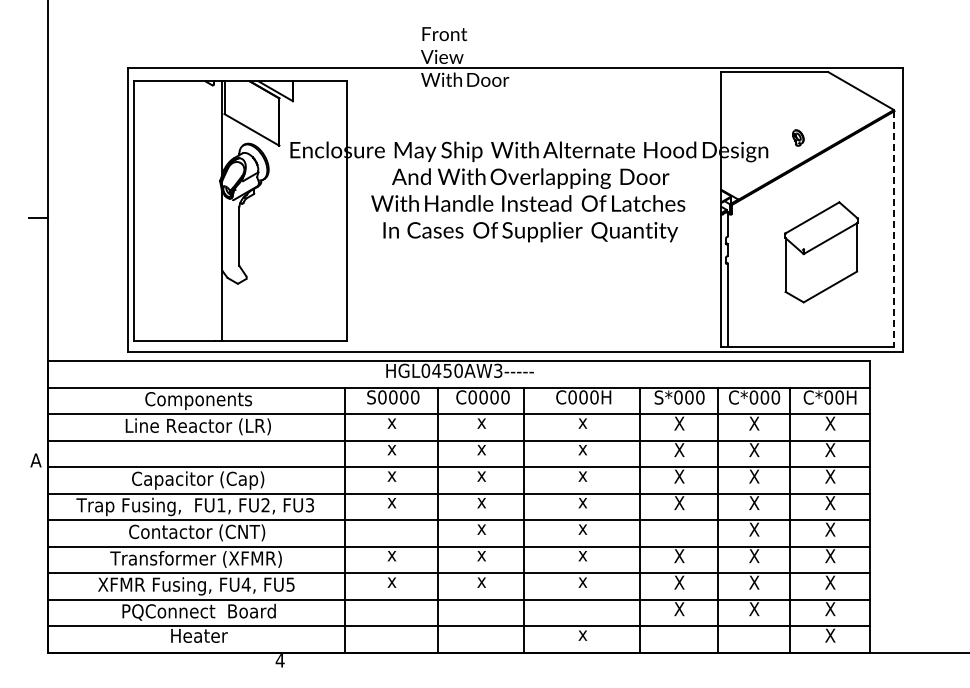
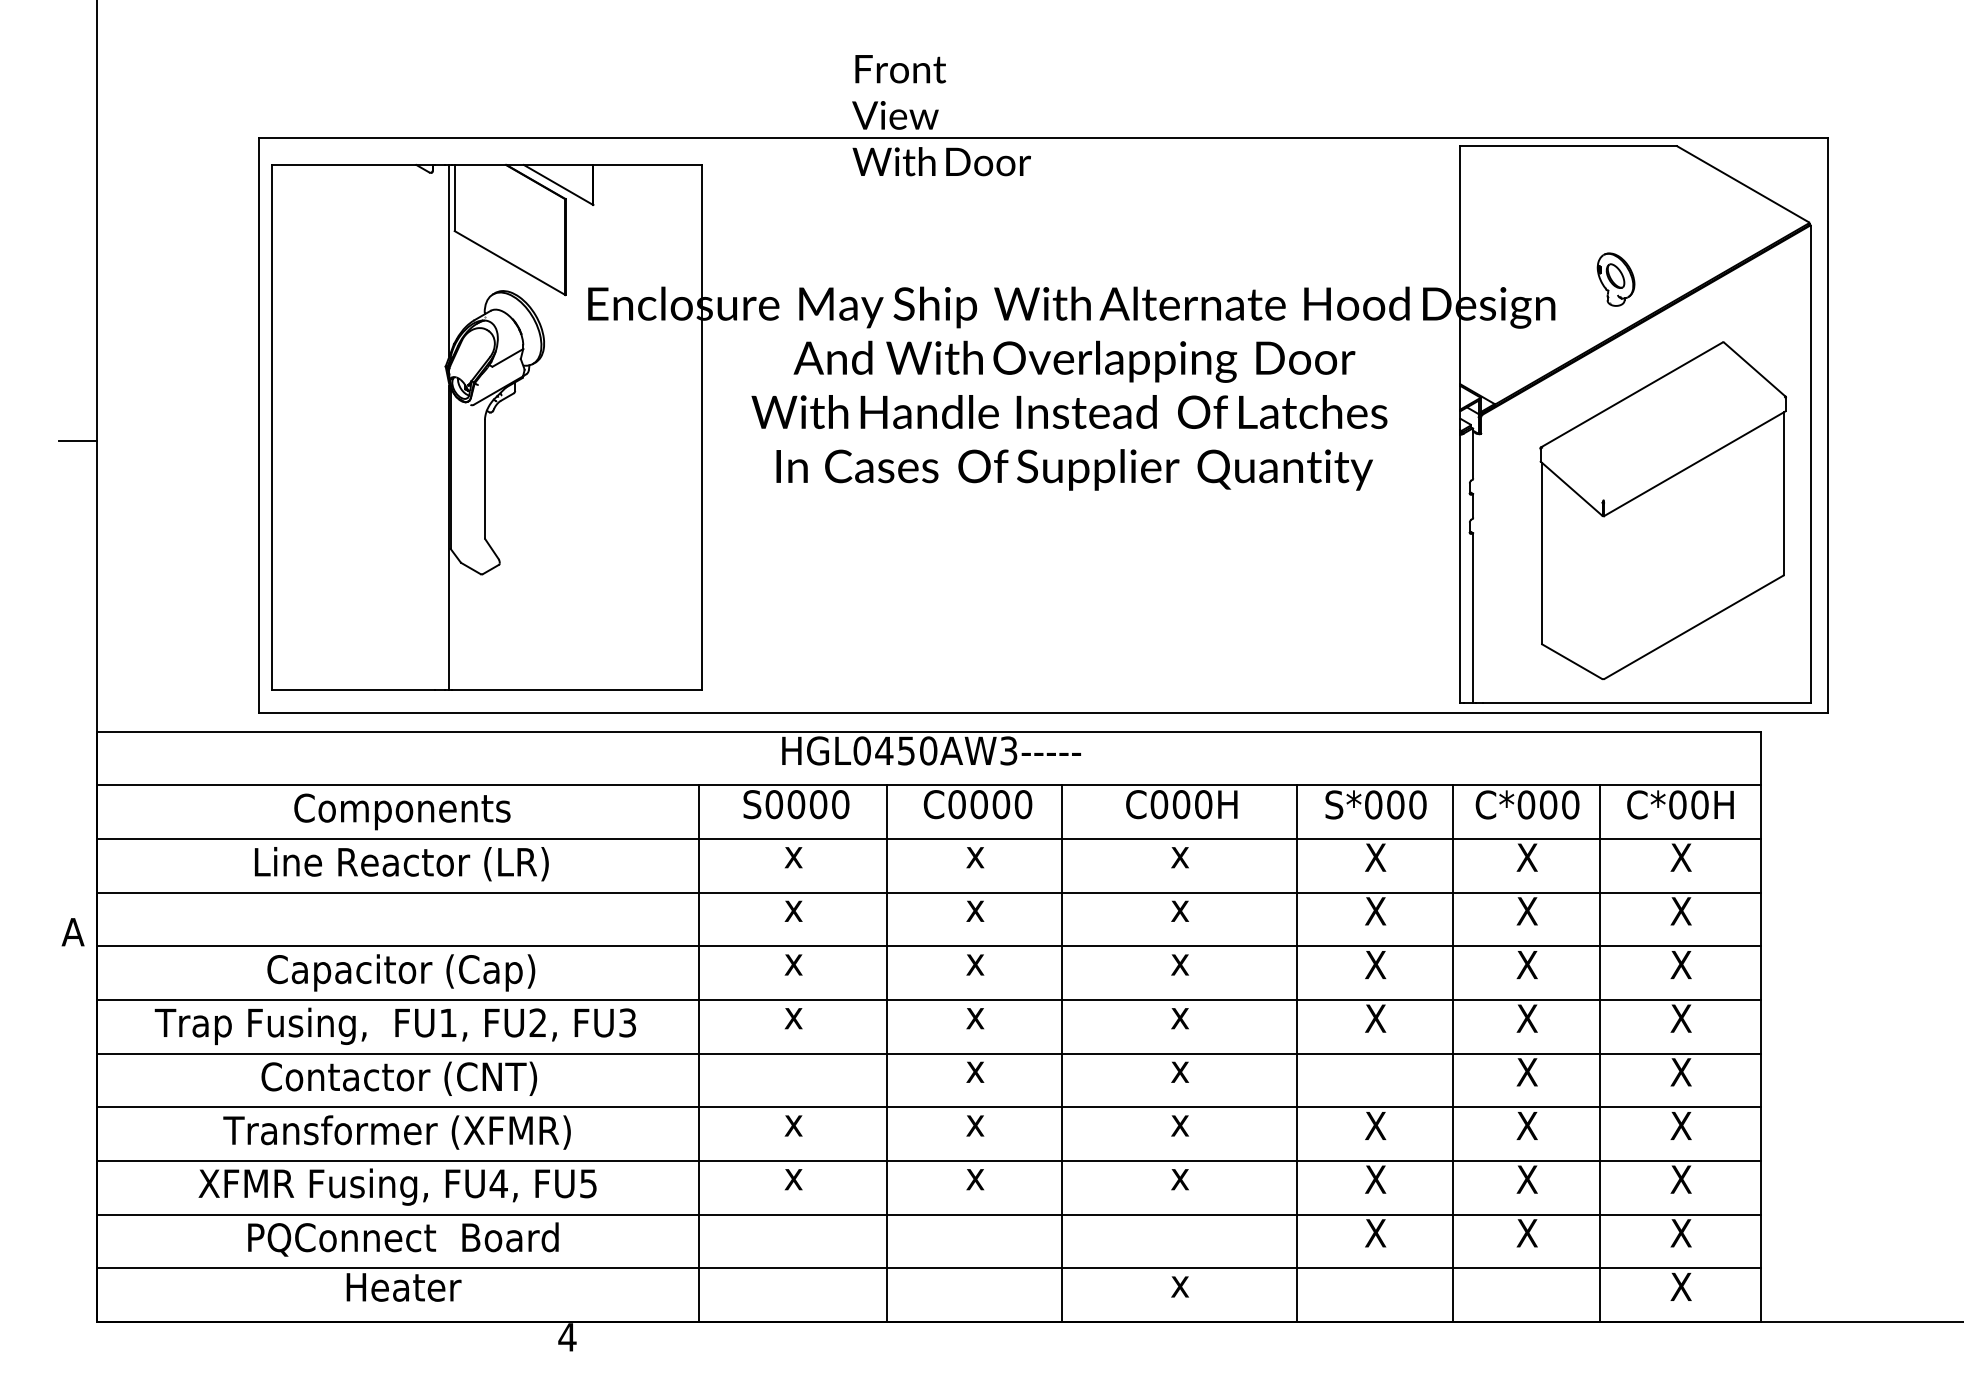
part: (798, 137) -> (1616, 278), size x1.67
line: (894, 229) -> (1810, 464), dashed -> solid
part: (821, 252) -> (1663, 511), size x1.67

